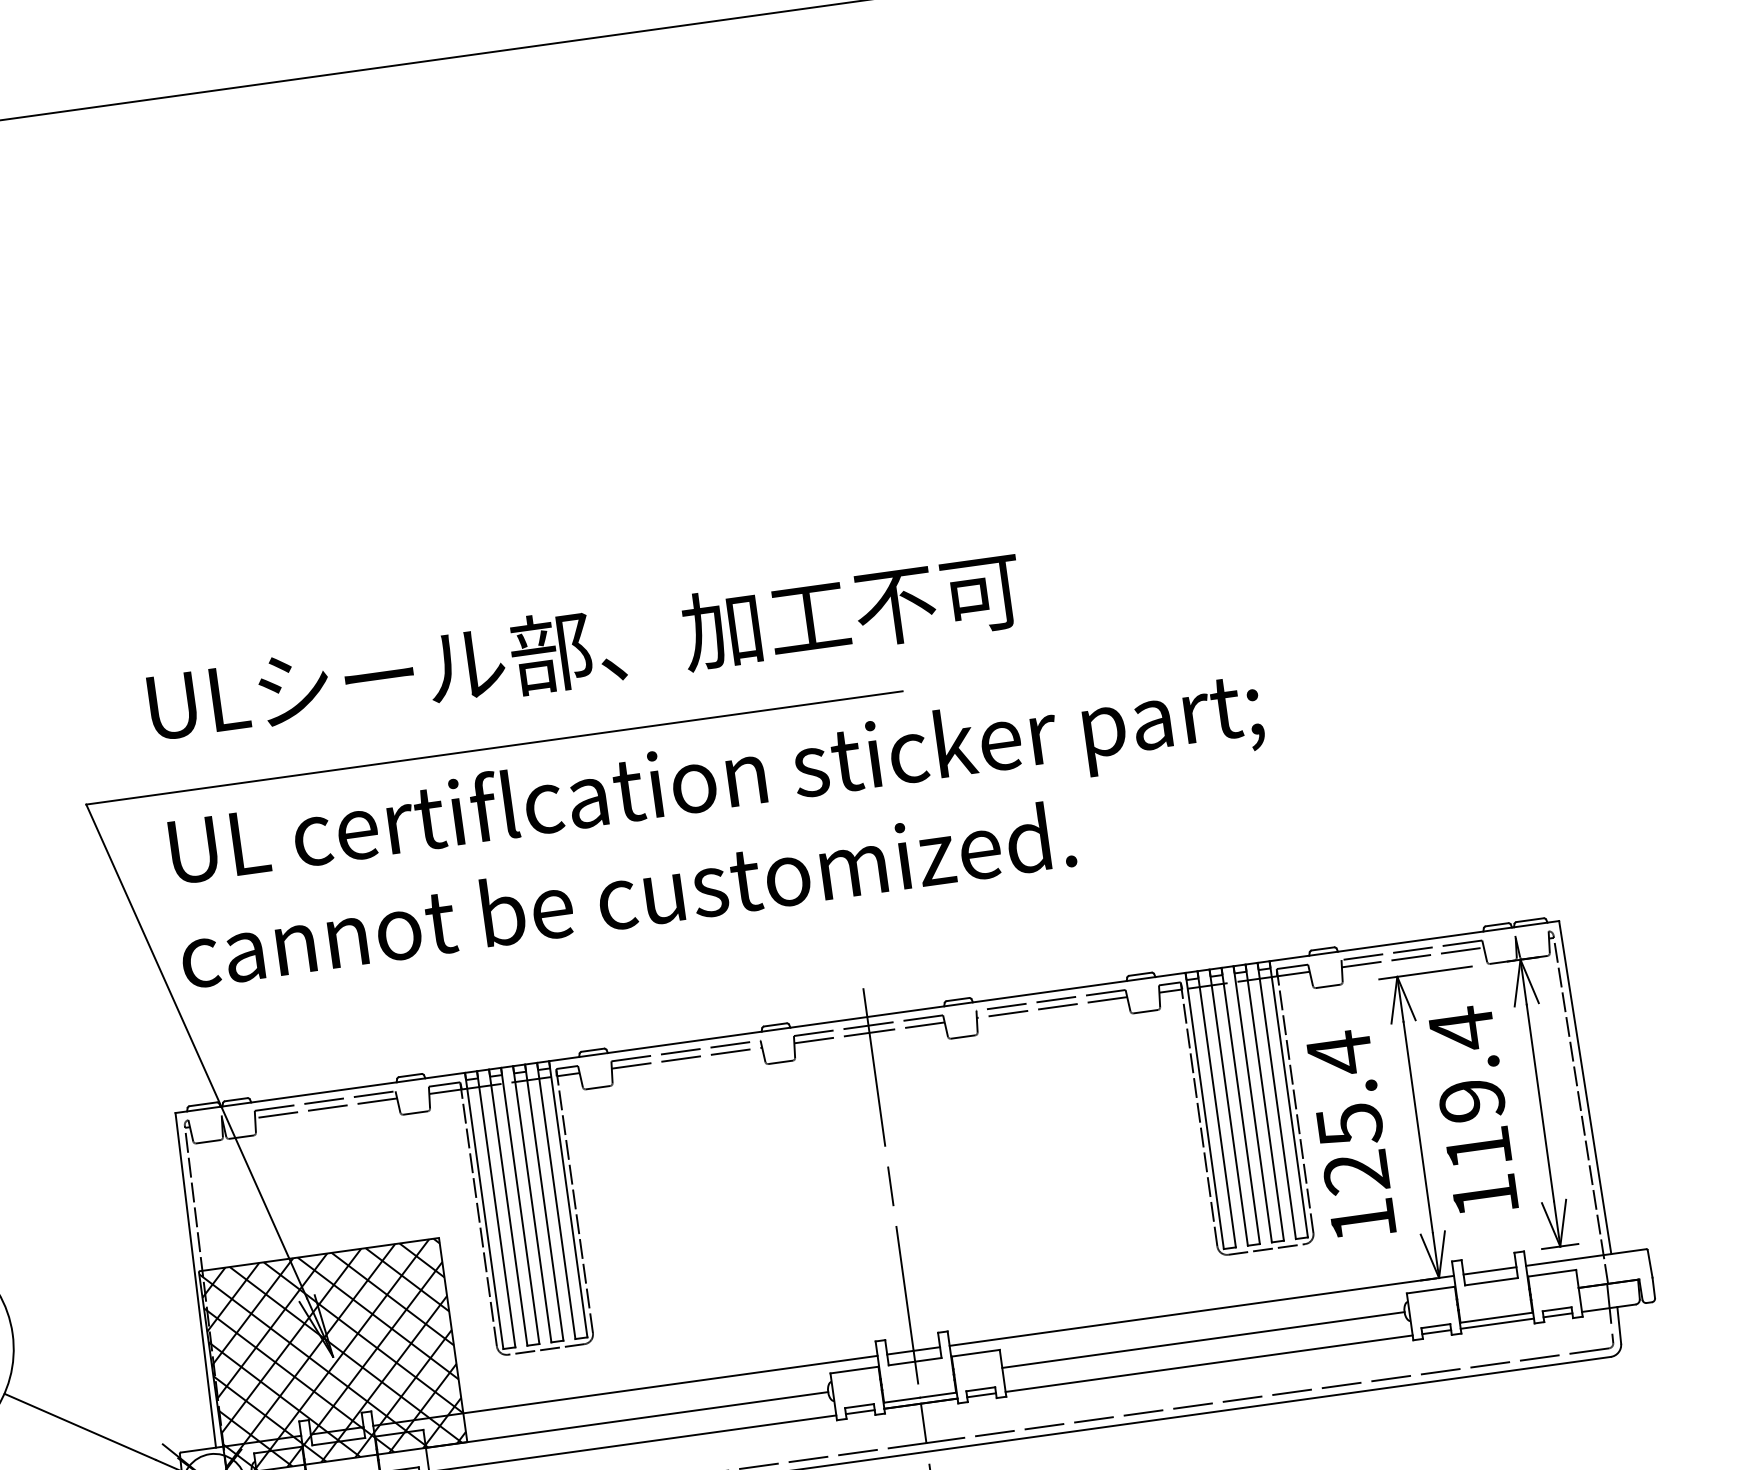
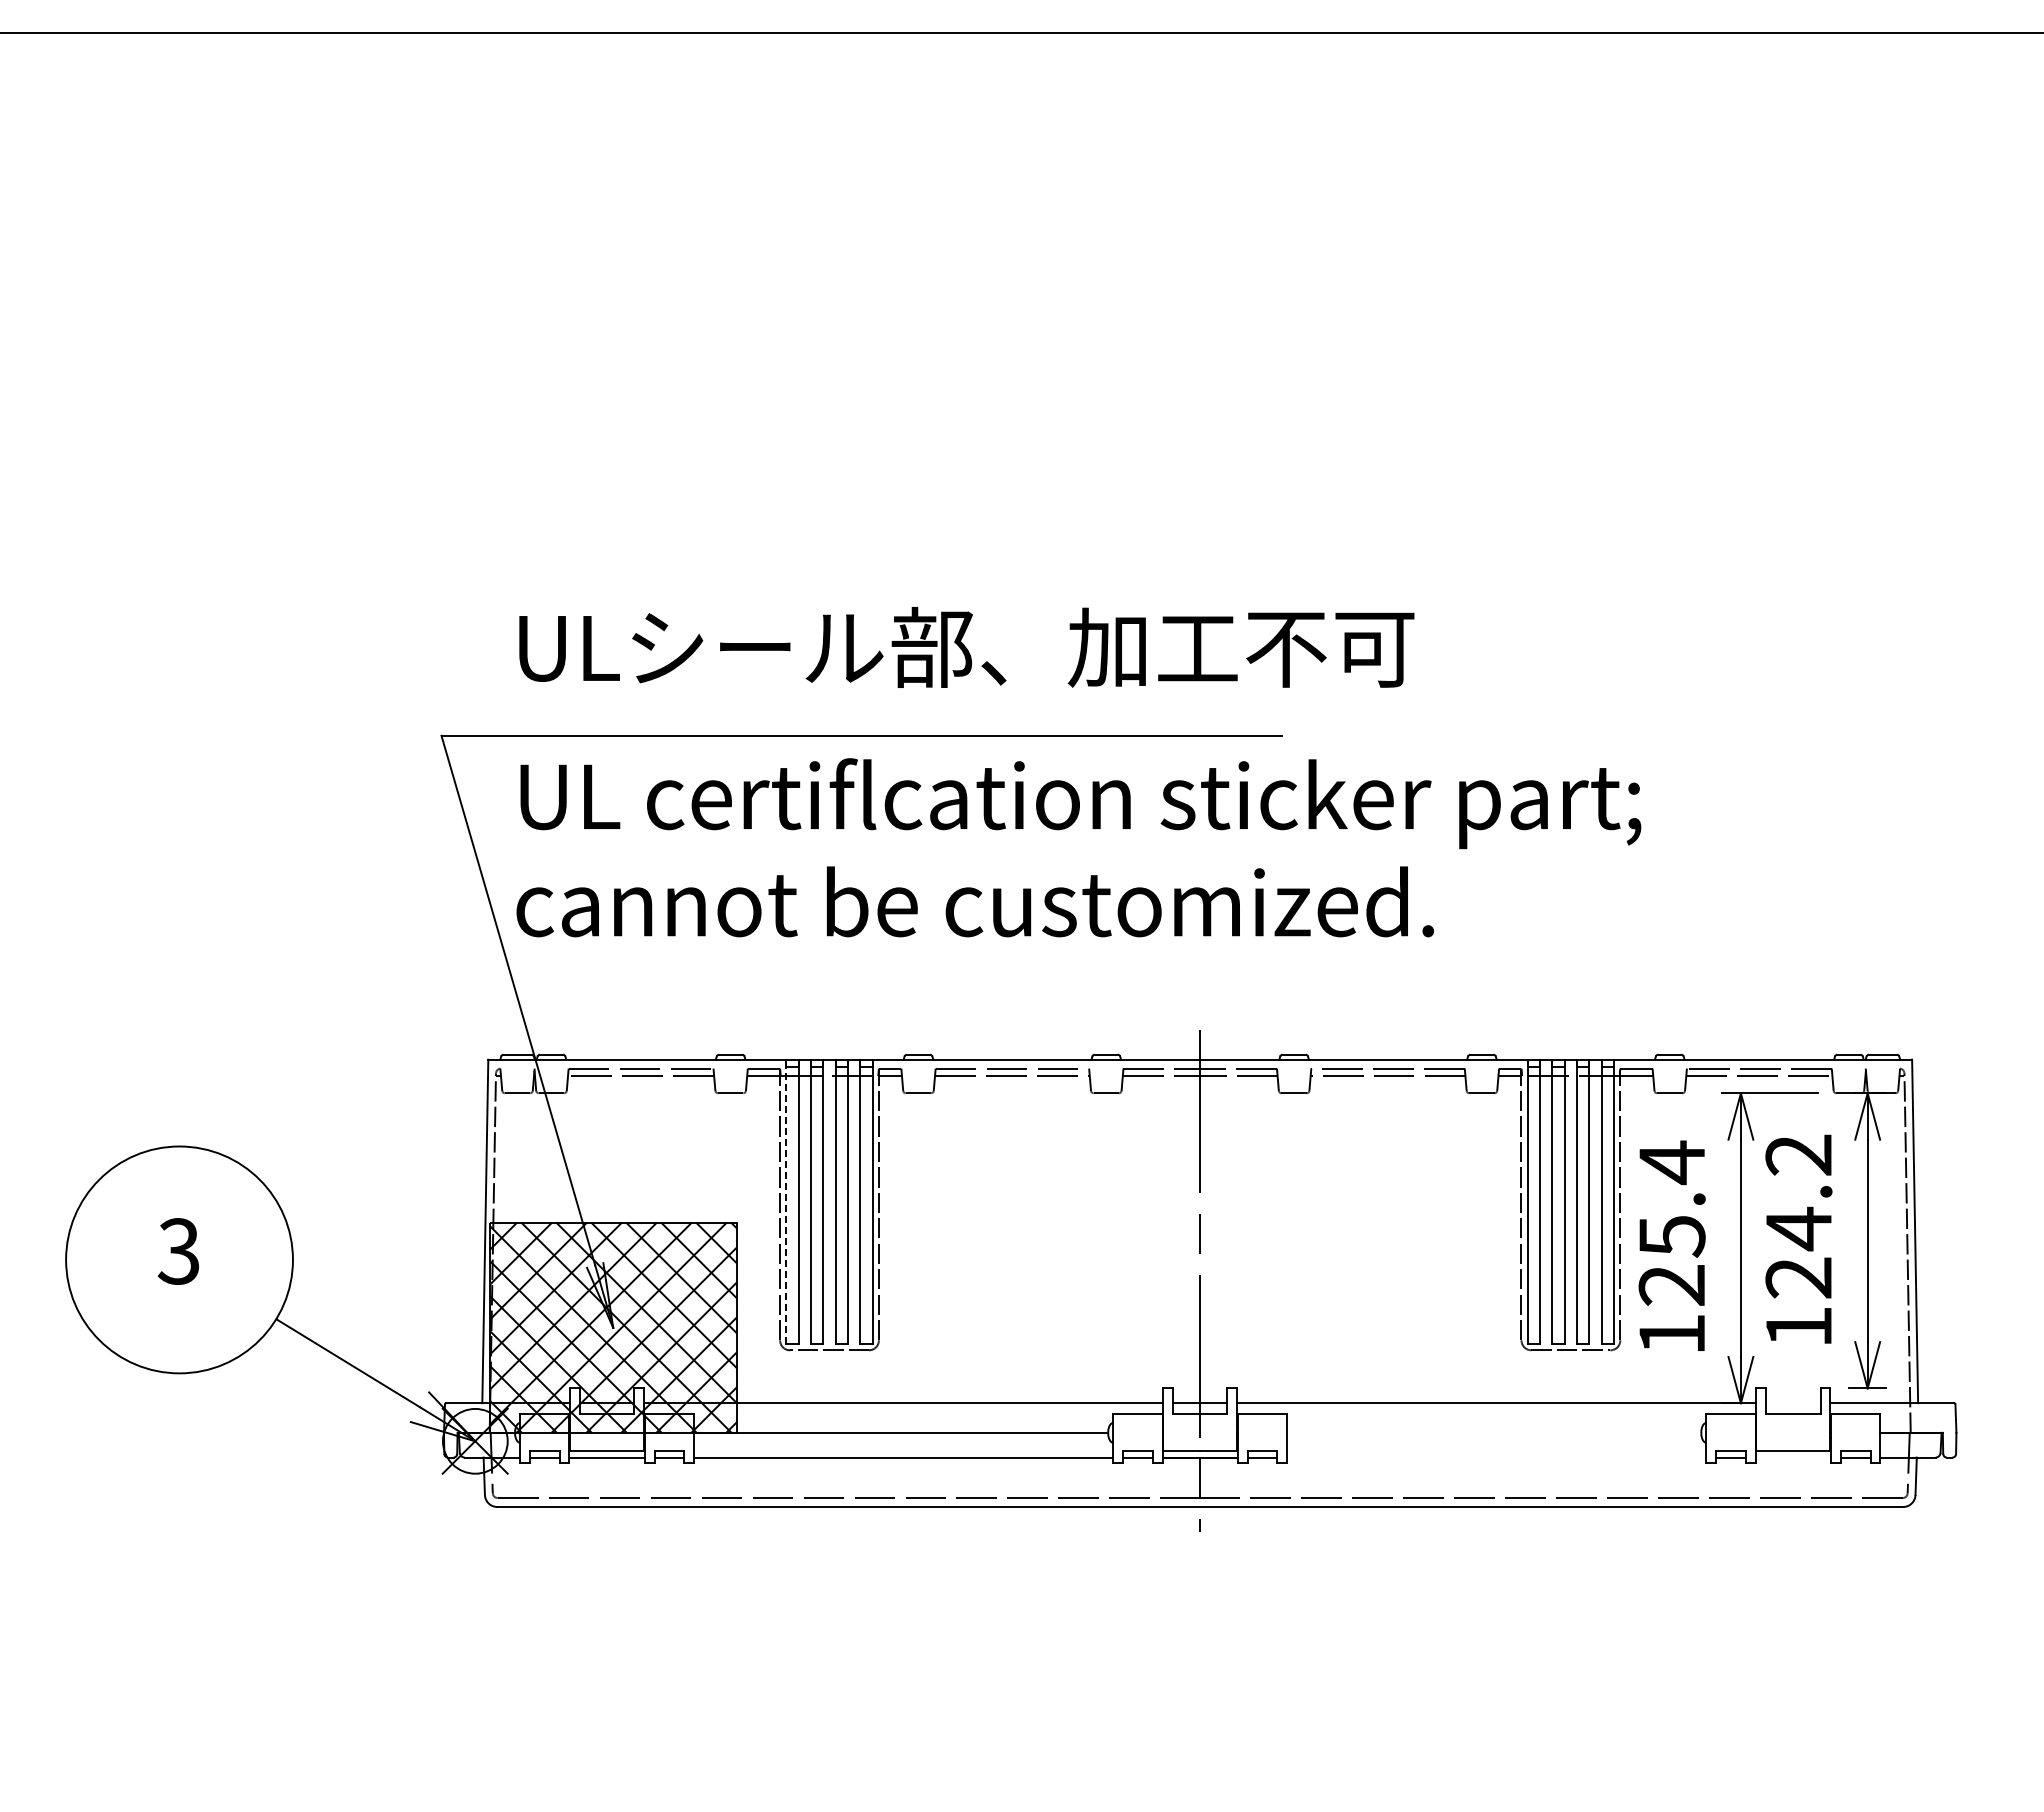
text: (1469, 1087) -> (1798, 1215), 119.4 -> 124.2
line: (484, 1210) -> (786, 1201), solid -> dashed
line: (1490, 1271) -> (1793, 1403), removed
line: (1497, 1323) -> (1793, 1457), removed
line: (1203, 1339) -> (1494, 1432), removed
line: (1208, 1363) -> (1496, 1457), removed

